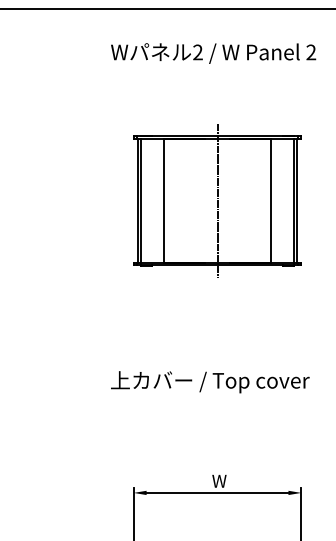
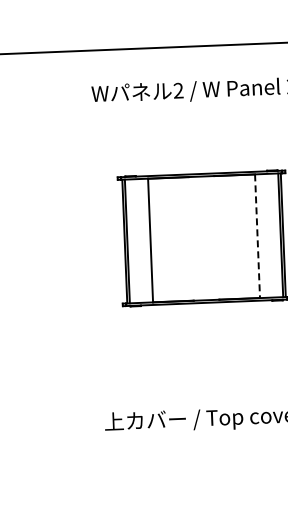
line: (217, 200) -> (204, 237), removed
line: (271, 200) -> (257, 235), solid -> dashed

